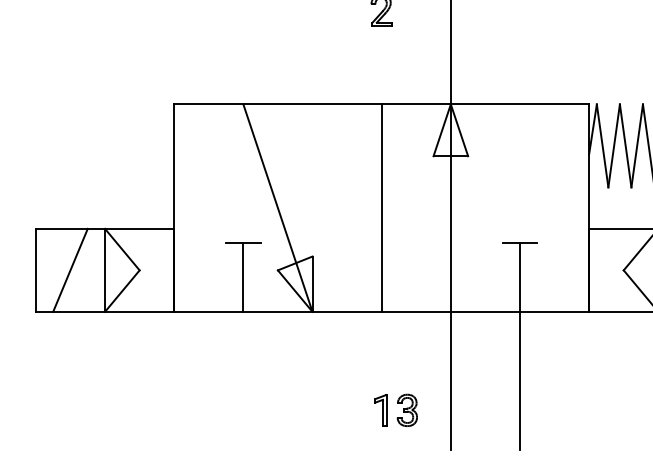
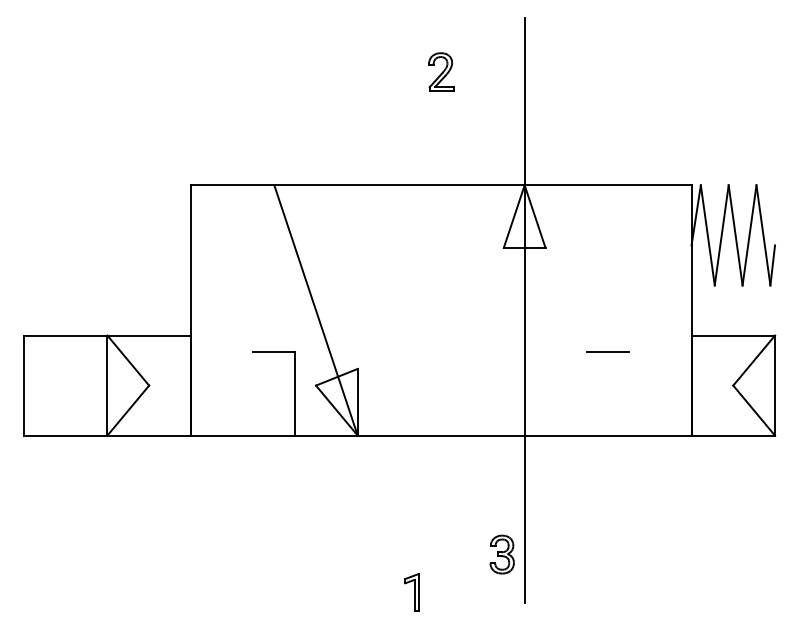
line: (381, 208) -> (441, 310), removed
line: (70, 270) -> (65, 385), removed
line: (243, 276) -> (295, 393), moved
line: (520, 346) -> (608, 477), removed
part: (380, 410) -> (411, 592), moved
part: (406, 410) -> (501, 554), moved

